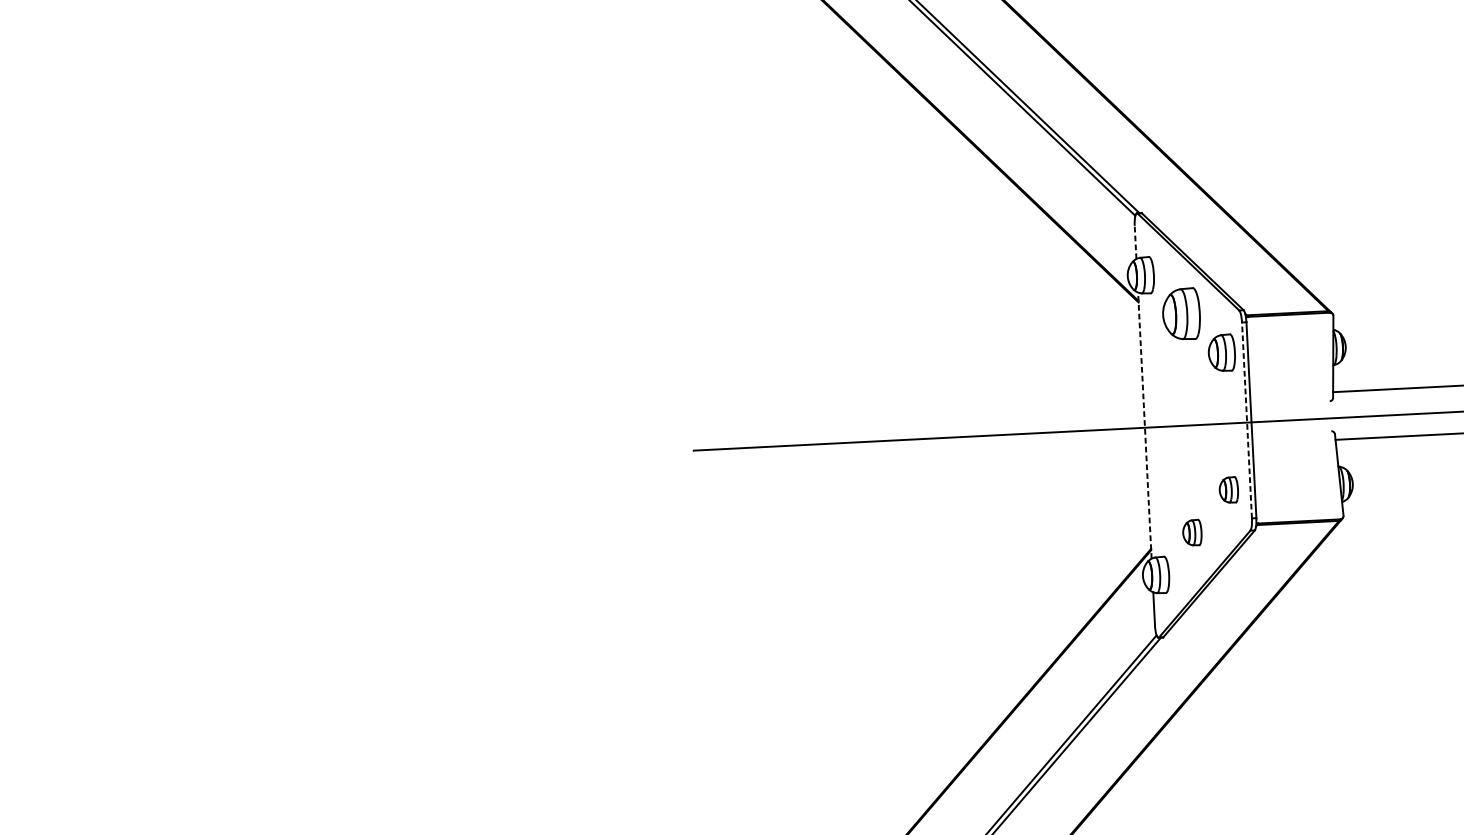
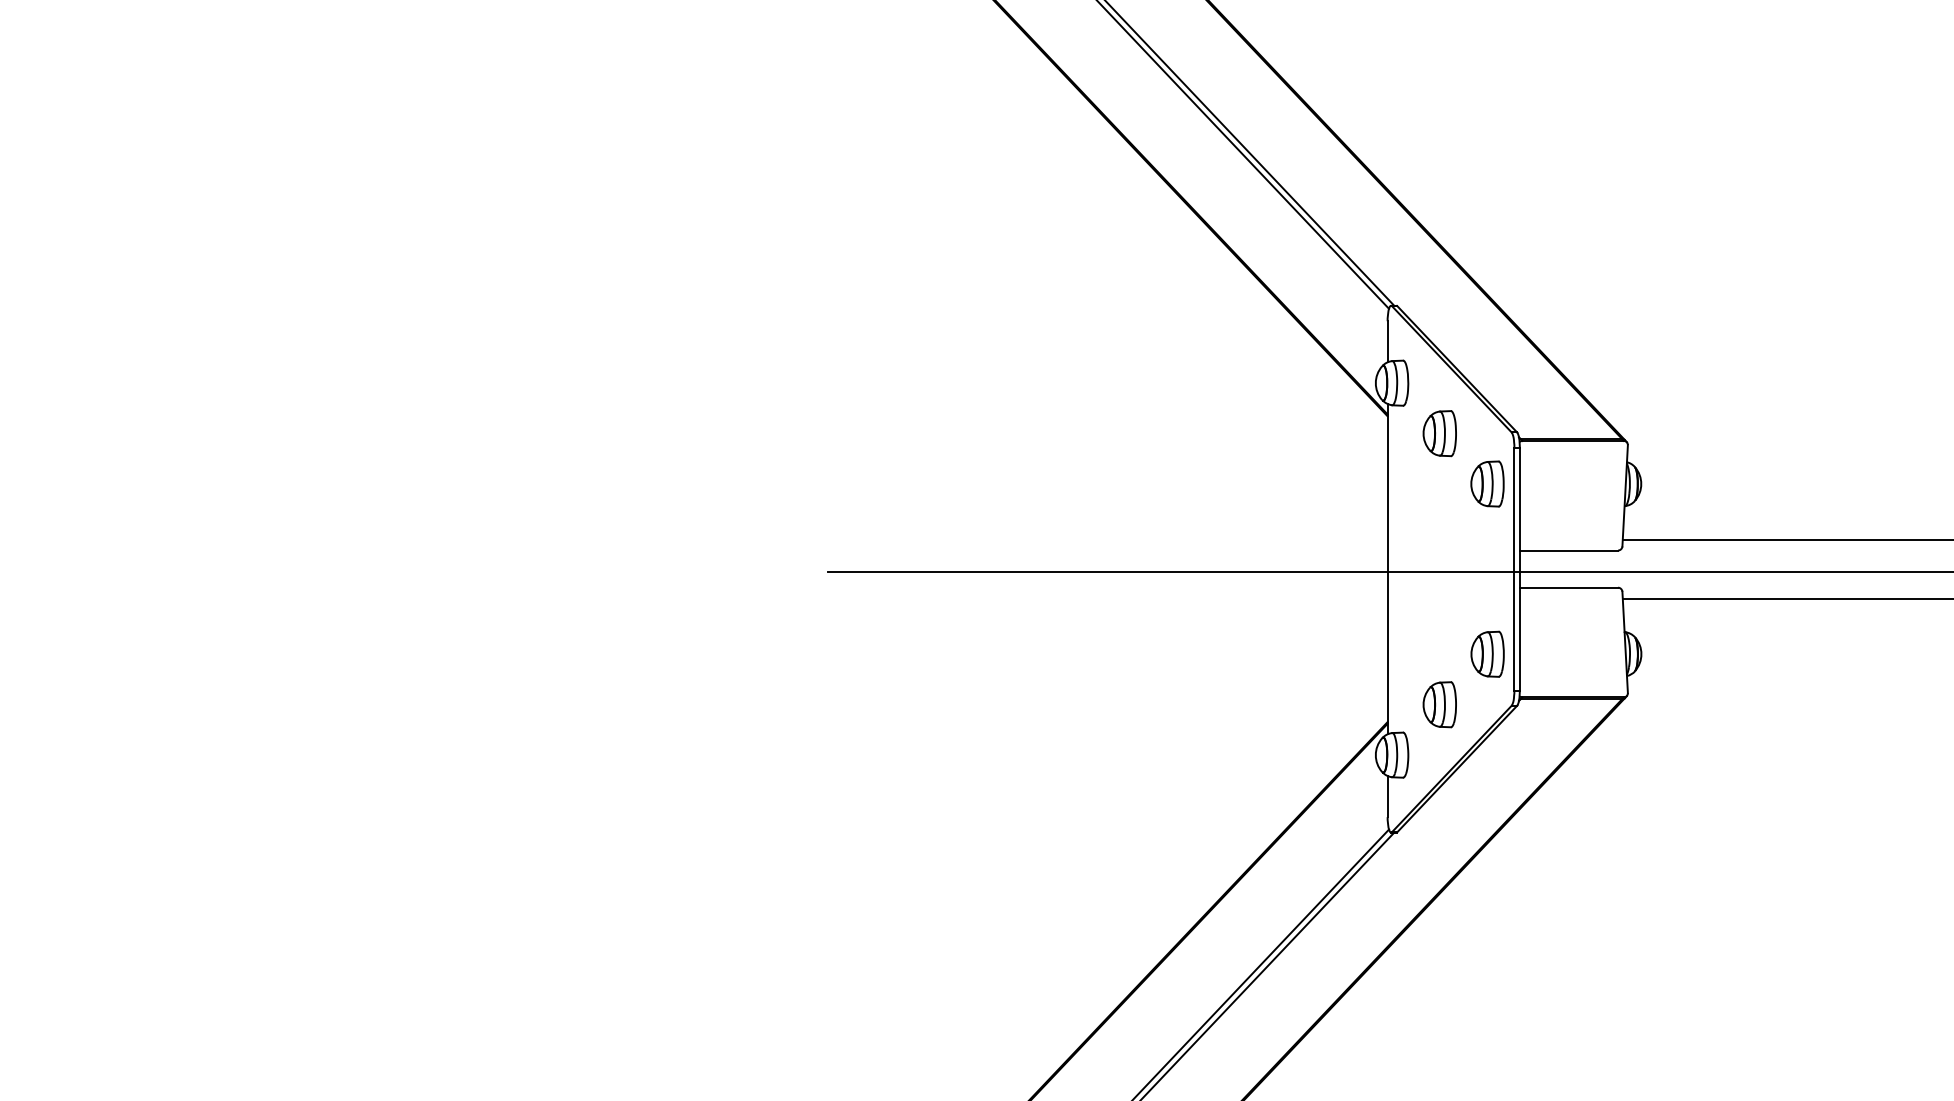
line: (1135, 242) -> (1387, 341), dashed -> solid
part: (1181, 314) -> (1439, 433), size x0.71
line: (1289, 403) -> (1568, 550), added
line: (1247, 420) -> (1514, 569), dashed -> solid
line: (1144, 425) -> (1387, 568), dashed -> solid
line: (1291, 433) -> (1568, 587), added
part: (1228, 489) -> (1487, 653), size x1.43
part: (1192, 532) -> (1439, 704), size x1.43

